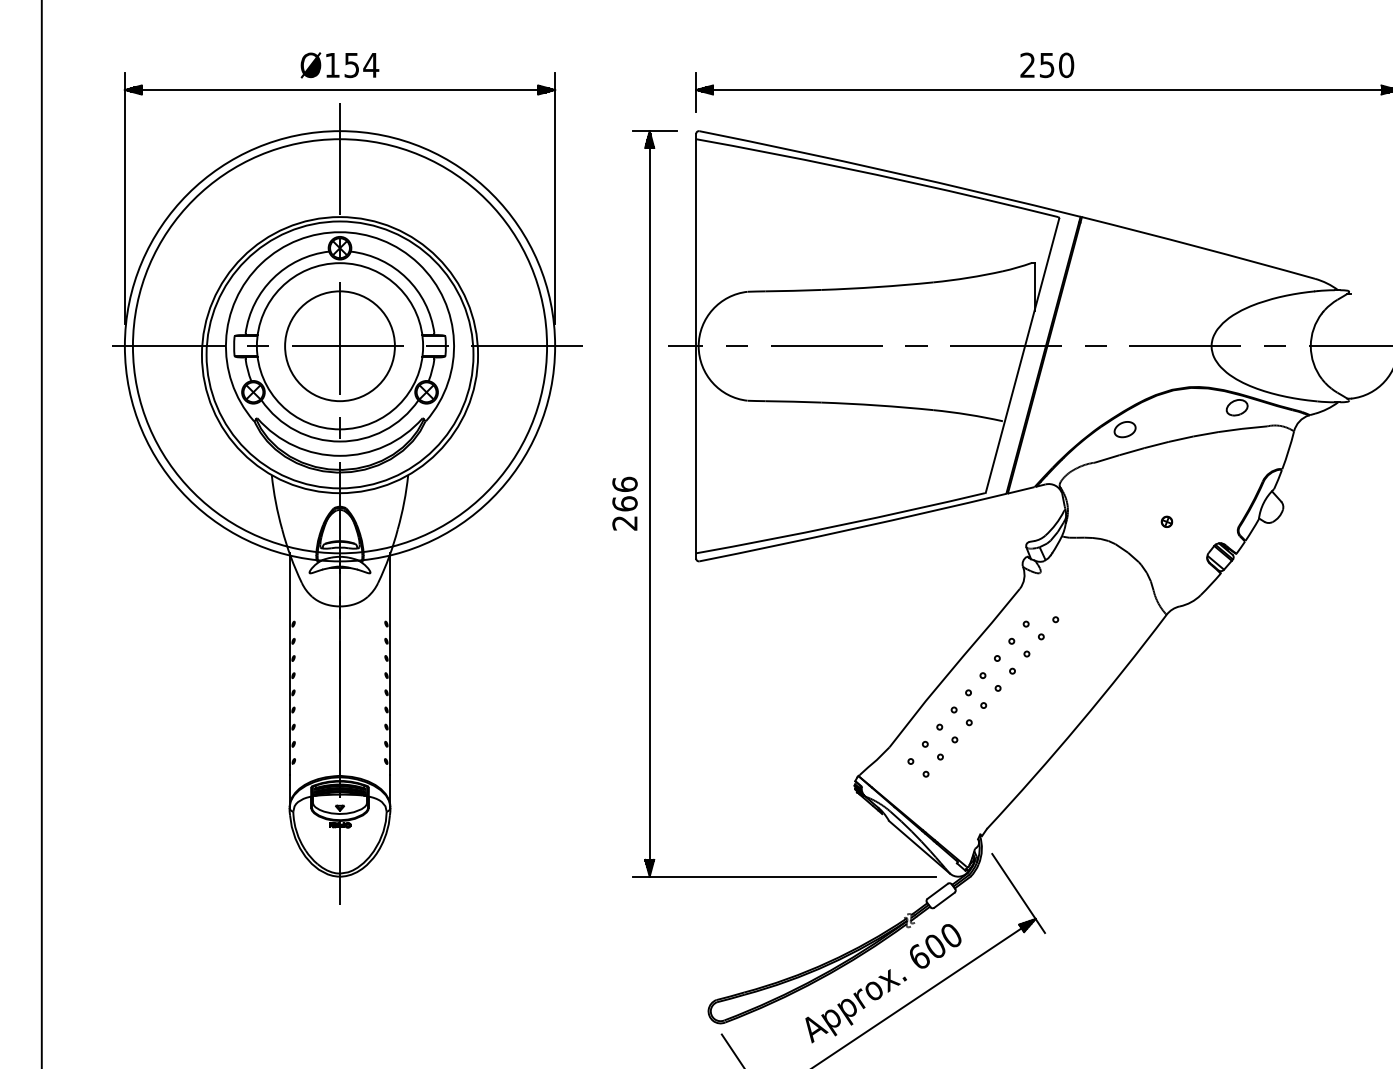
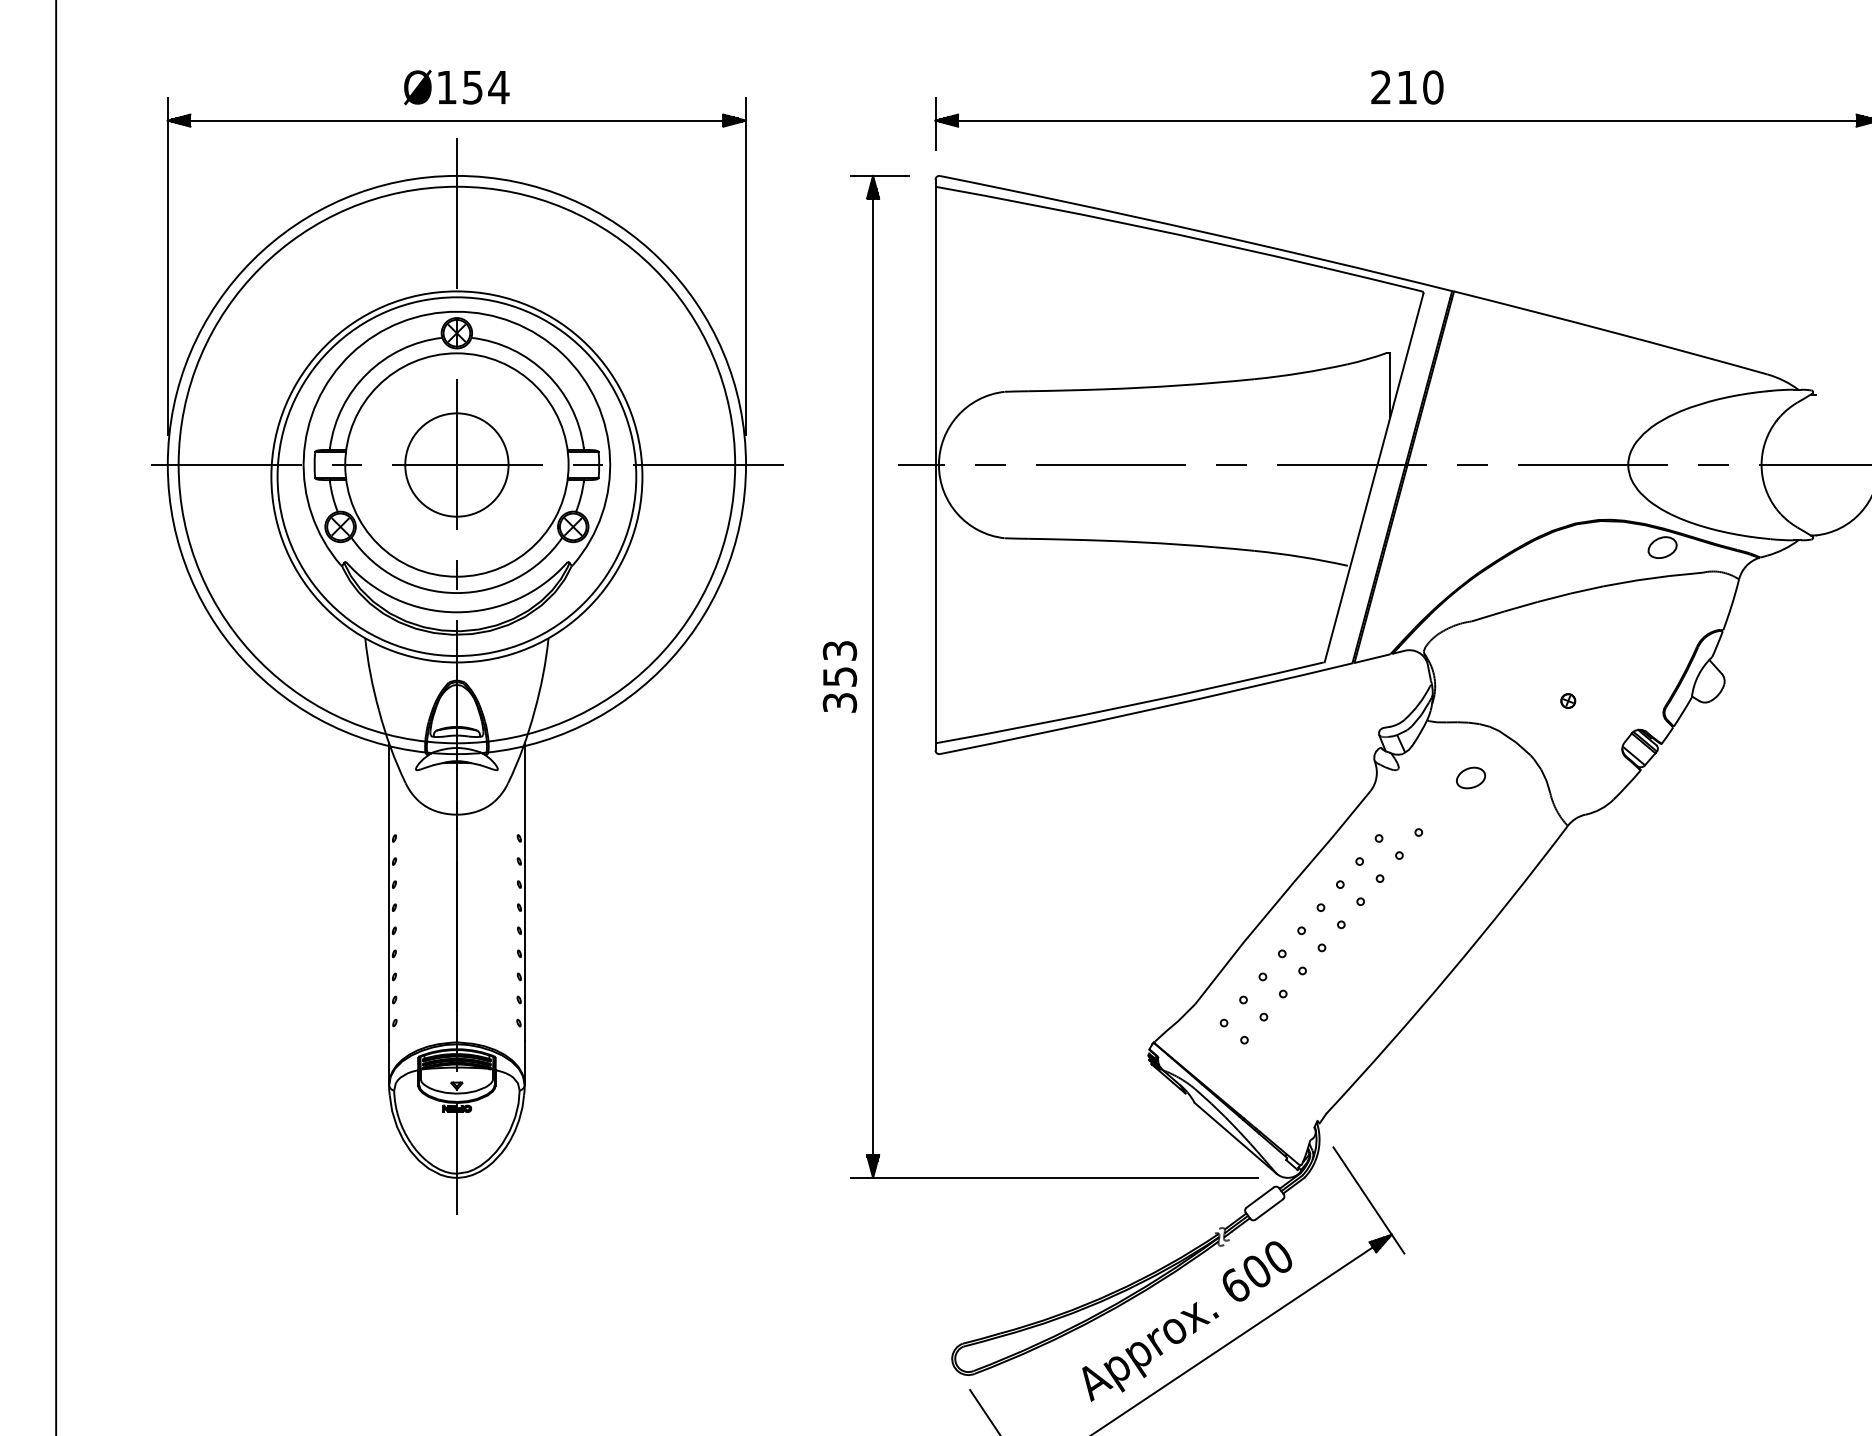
text: (1046, 65) -> (1406, 87), 250 -> 210
circle: (339, 345) -> (456, 464), size x0.7
part: (1125, 429) -> (1471, 777), moved
text: (624, 503) -> (839, 676), 266 -> 353

